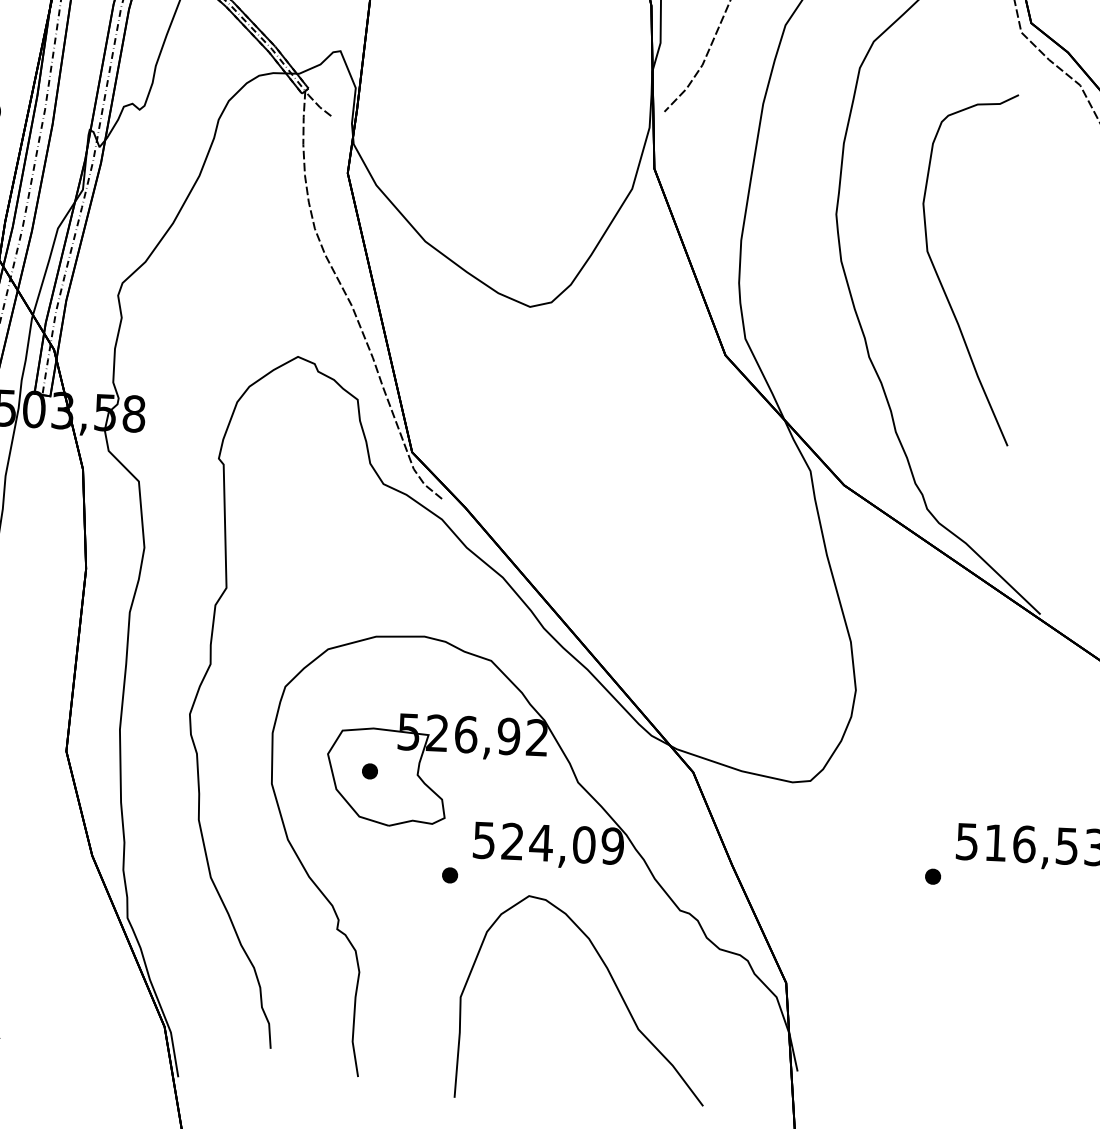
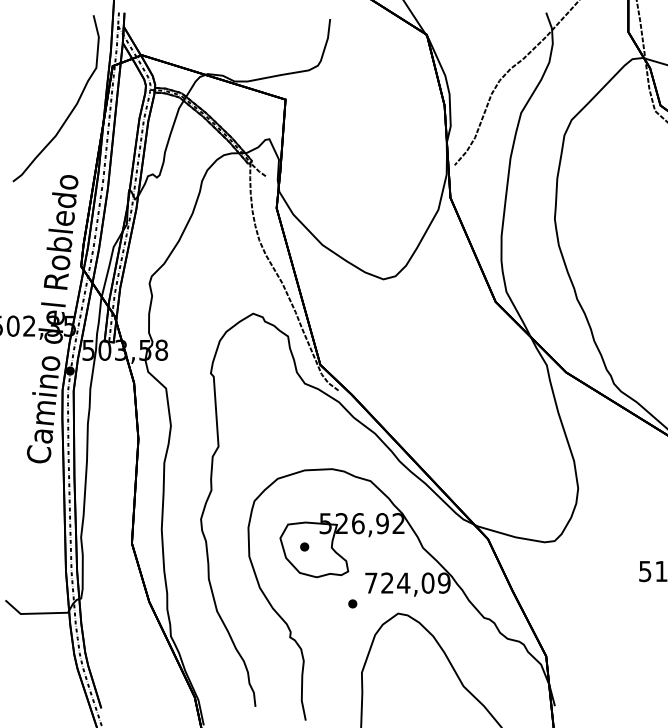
curve: (941, 281) -> (616, 254), removed
text: (484, 839) -> (371, 582), 524,09 -> 724,09
part: (932, 875) -> (626, 591), removed

